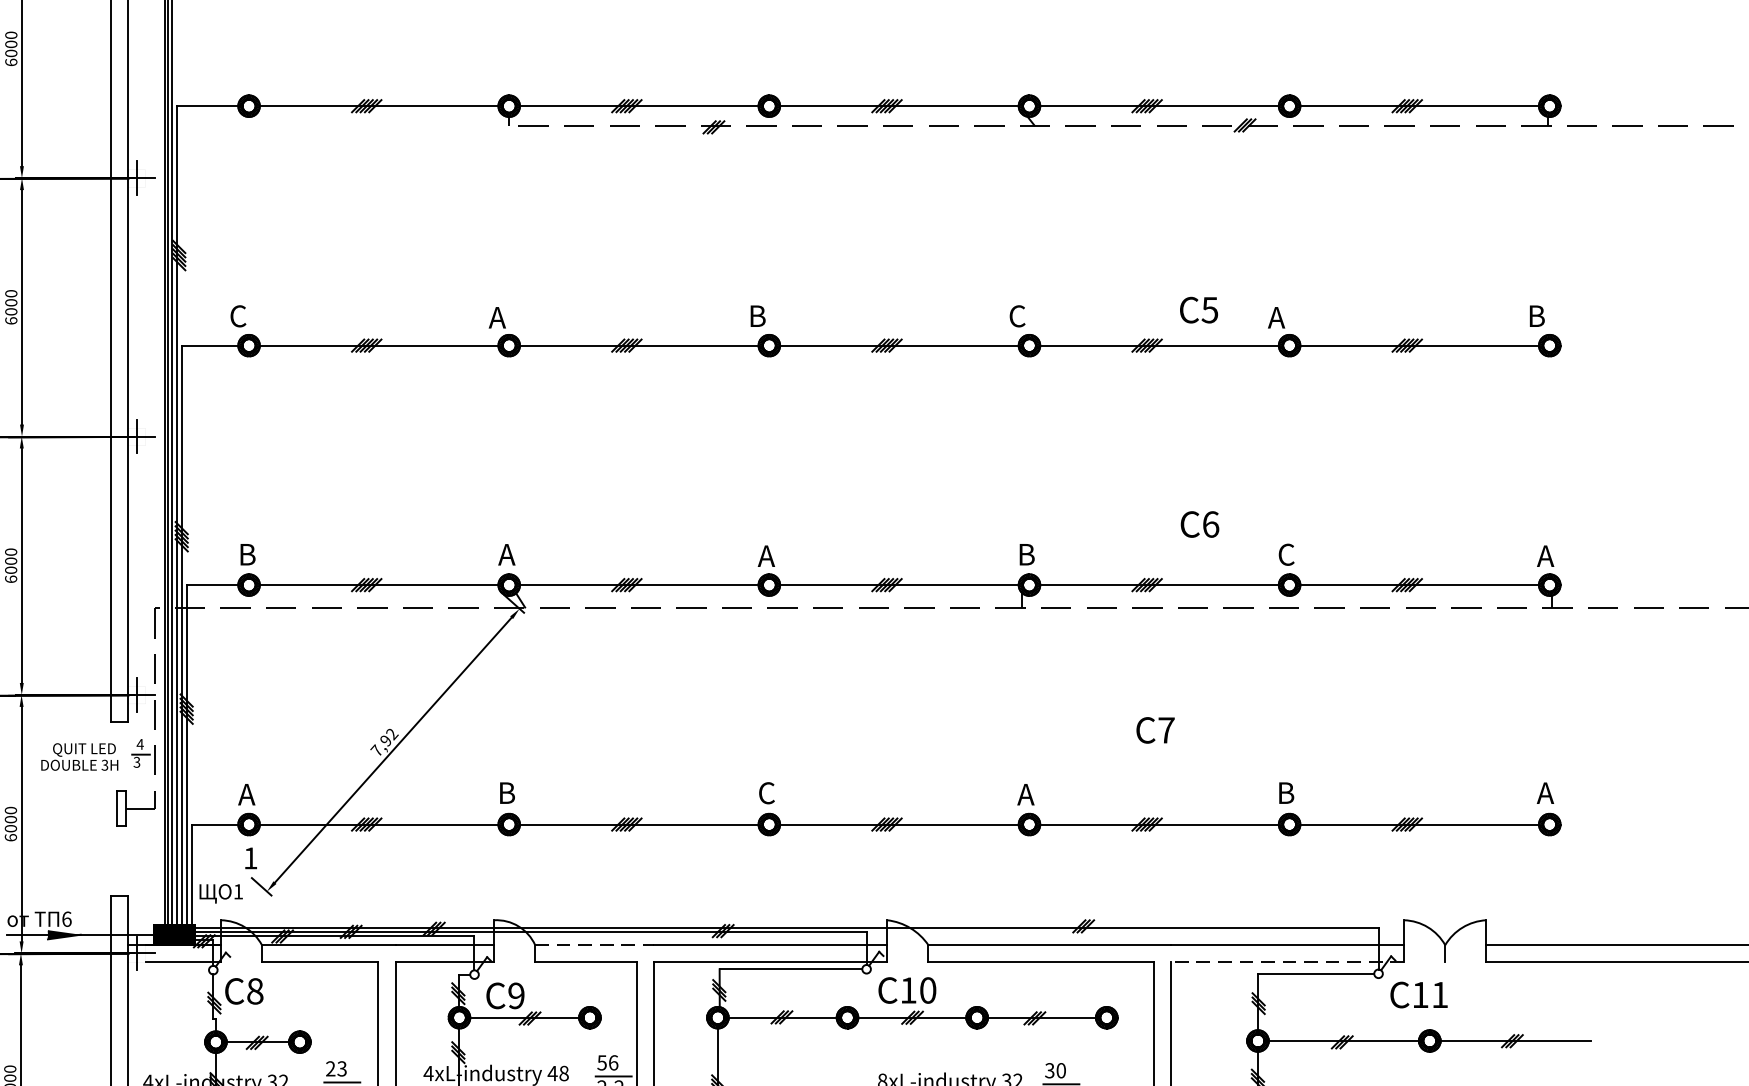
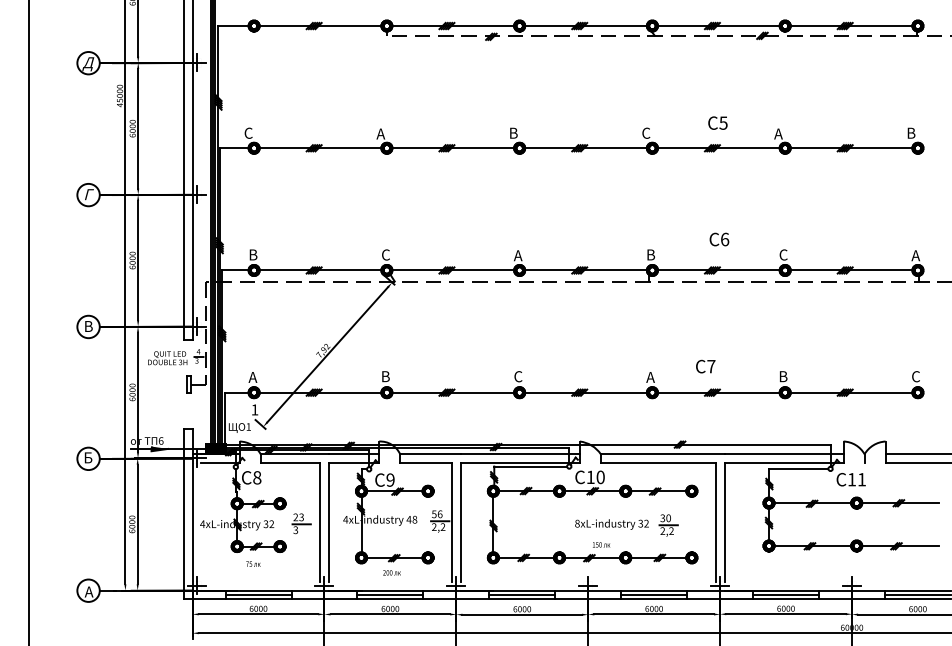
text: (1198, 308) -> (717, 122), moved
text: (1200, 524) -> (719, 239), moved
text: (506, 553) -> (385, 254), A -> C
text: (1155, 730) -> (705, 366), moved
text: (1544, 792) -> (915, 376), A -> C
line: (594, 945) -> (430, 454), dashed -> solid
line: (1288, 963) -> (784, 463), dashed -> solid

